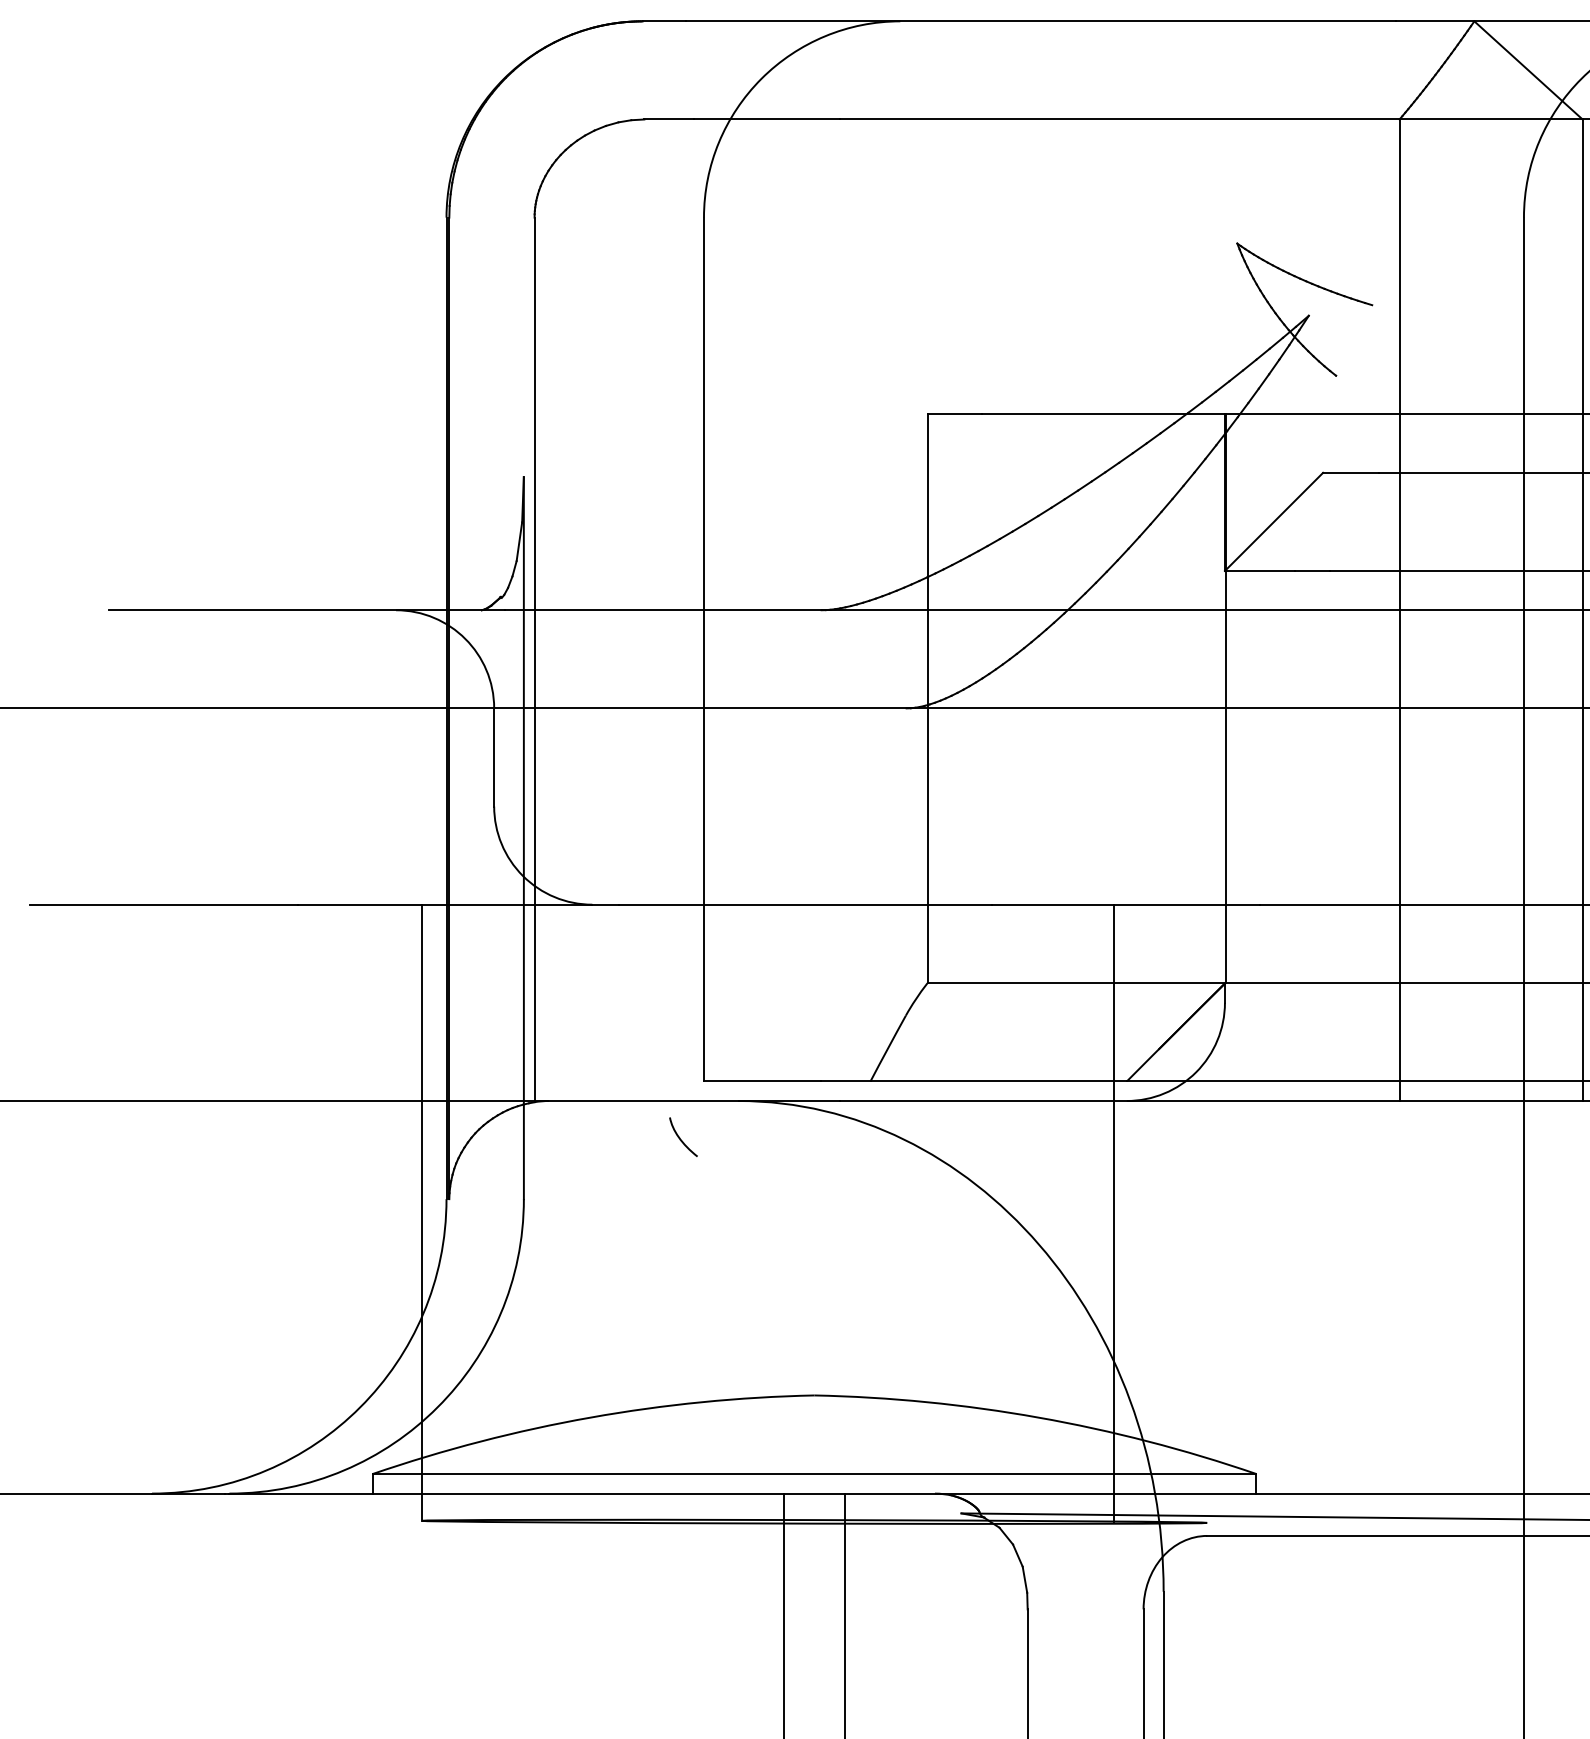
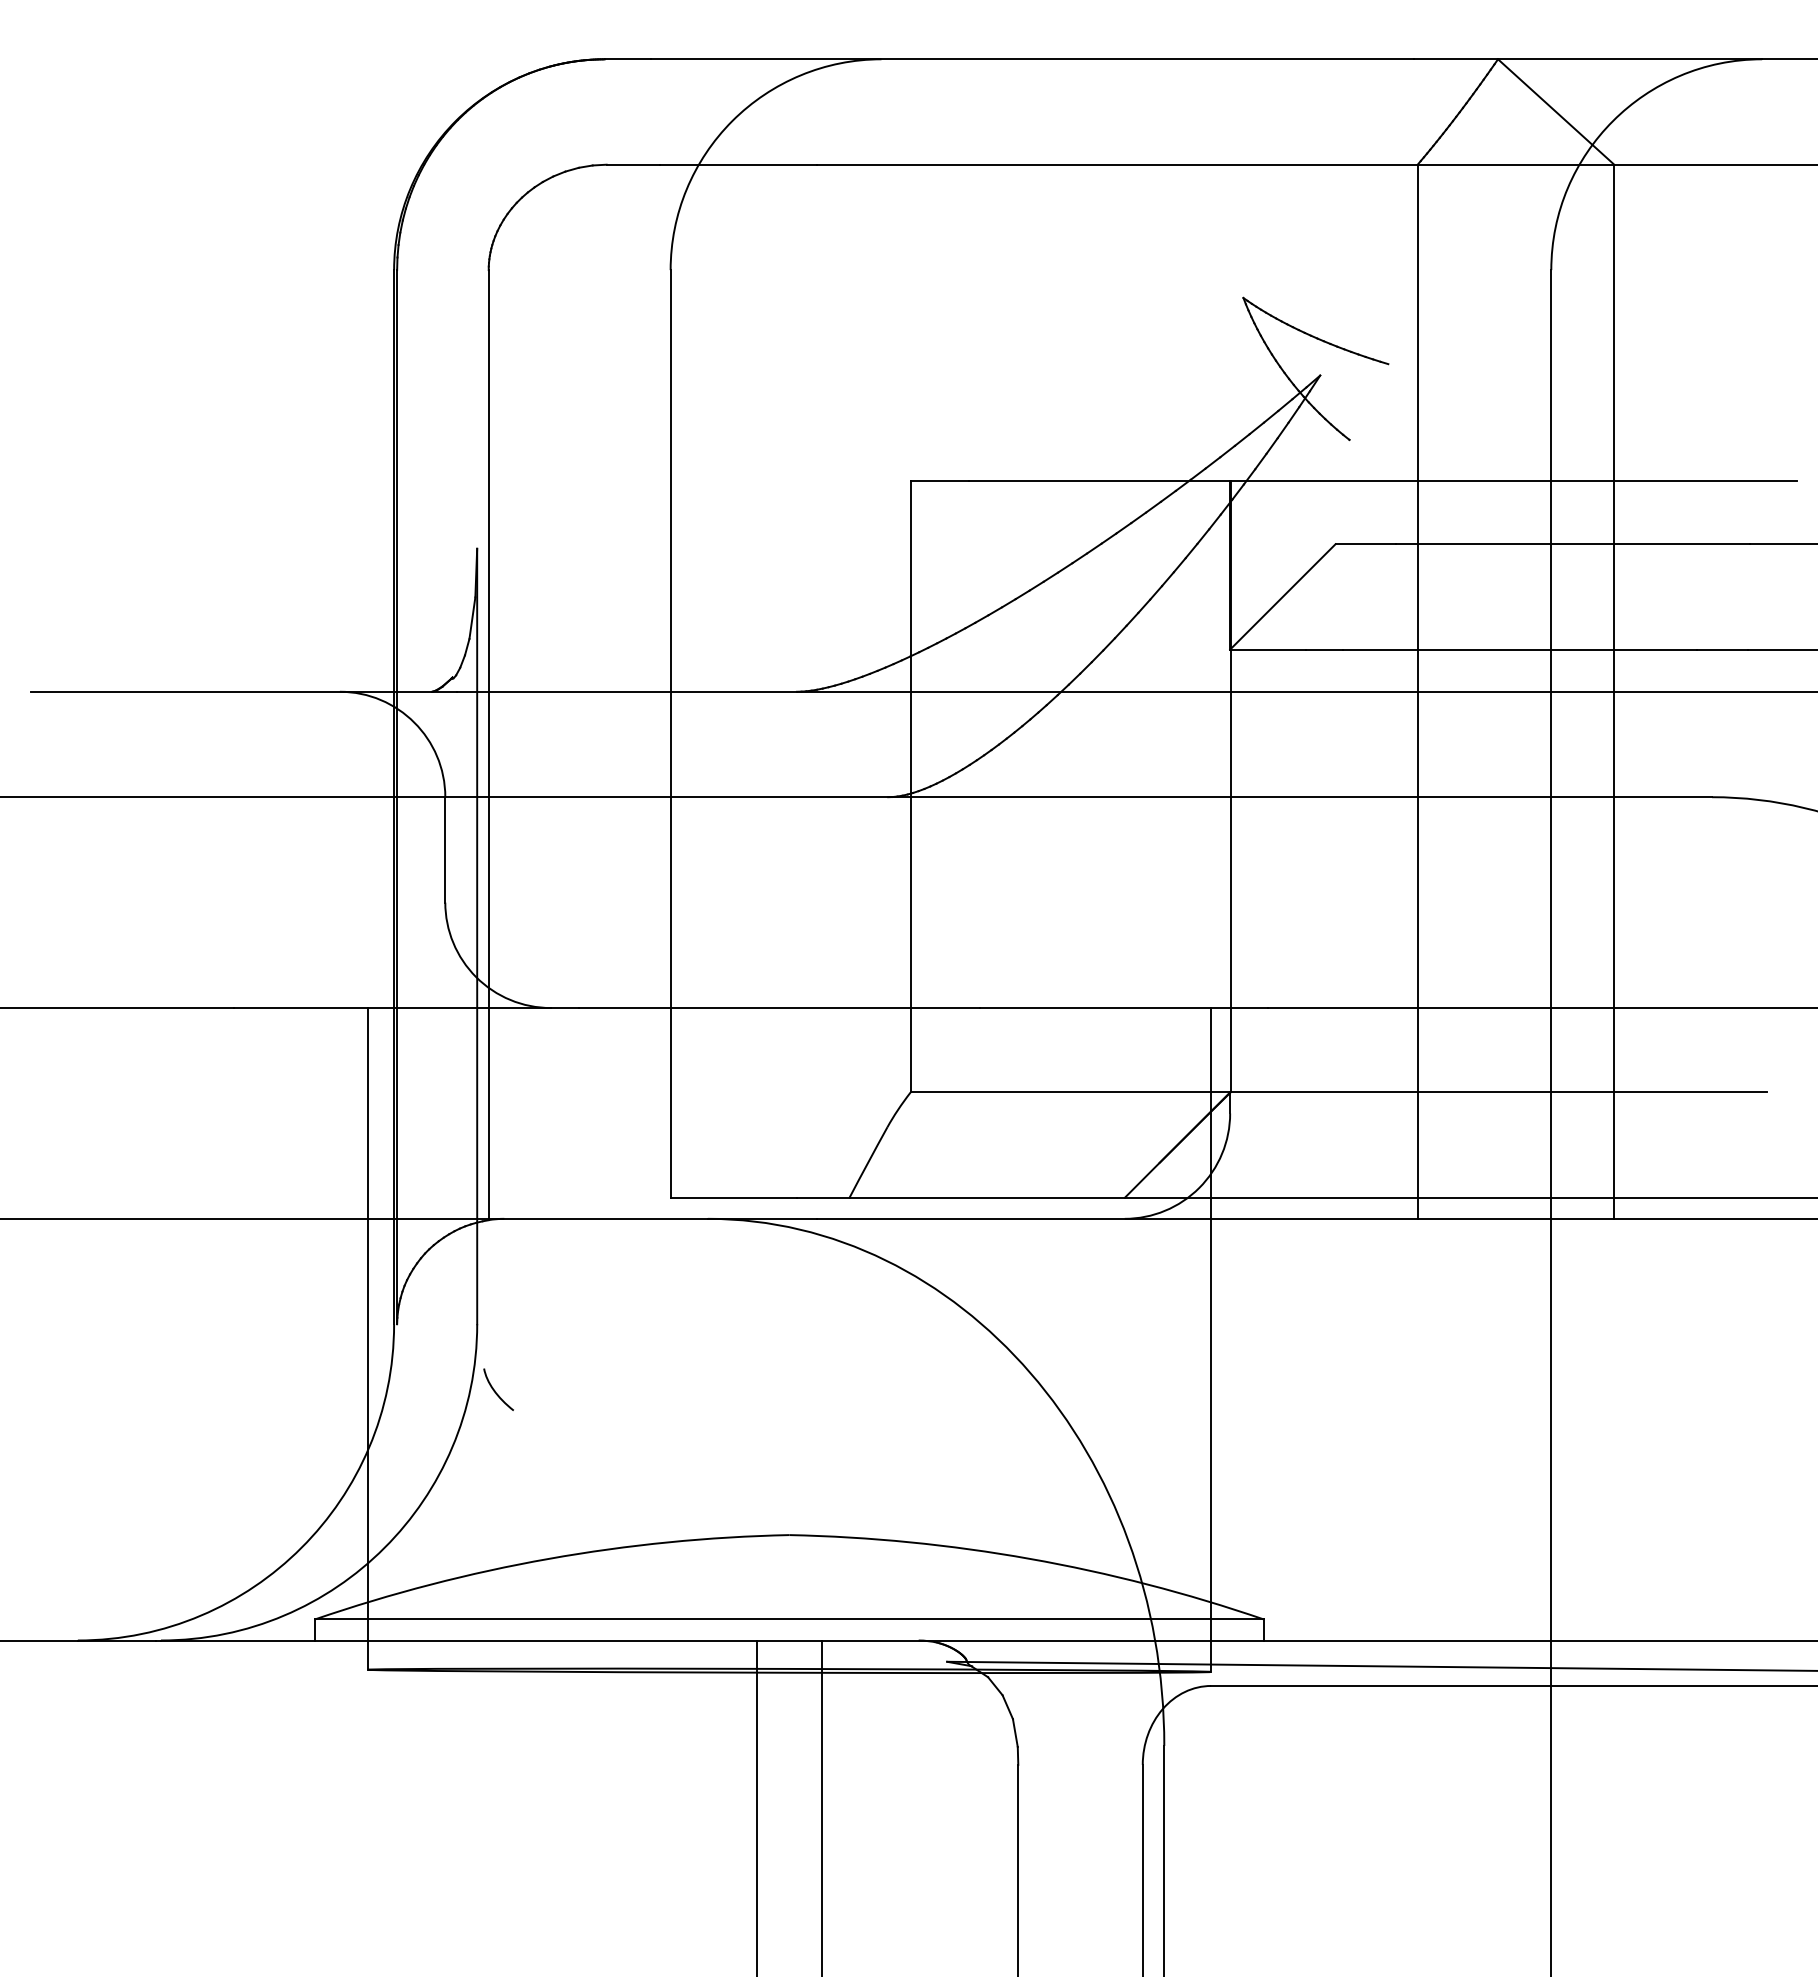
curve: (680, 1137) -> (495, 1390), moved
line: (1114, 1213) -> (1211, 1339), moved

